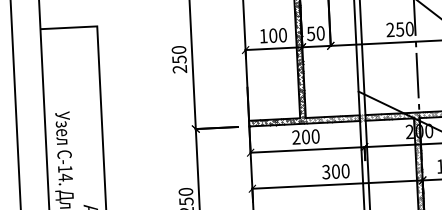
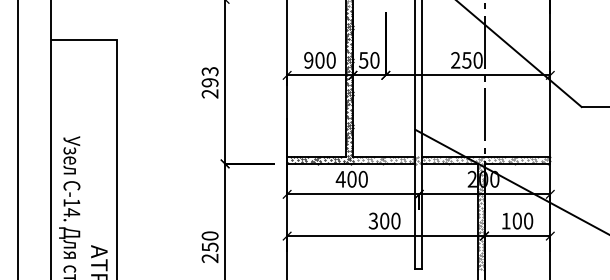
text: (263, 36) -> (308, 60), 100 -> 900
text: (178, 55) -> (209, 77), 250 -> 293
text: (296, 136) -> (340, 178), 200 -> 400

